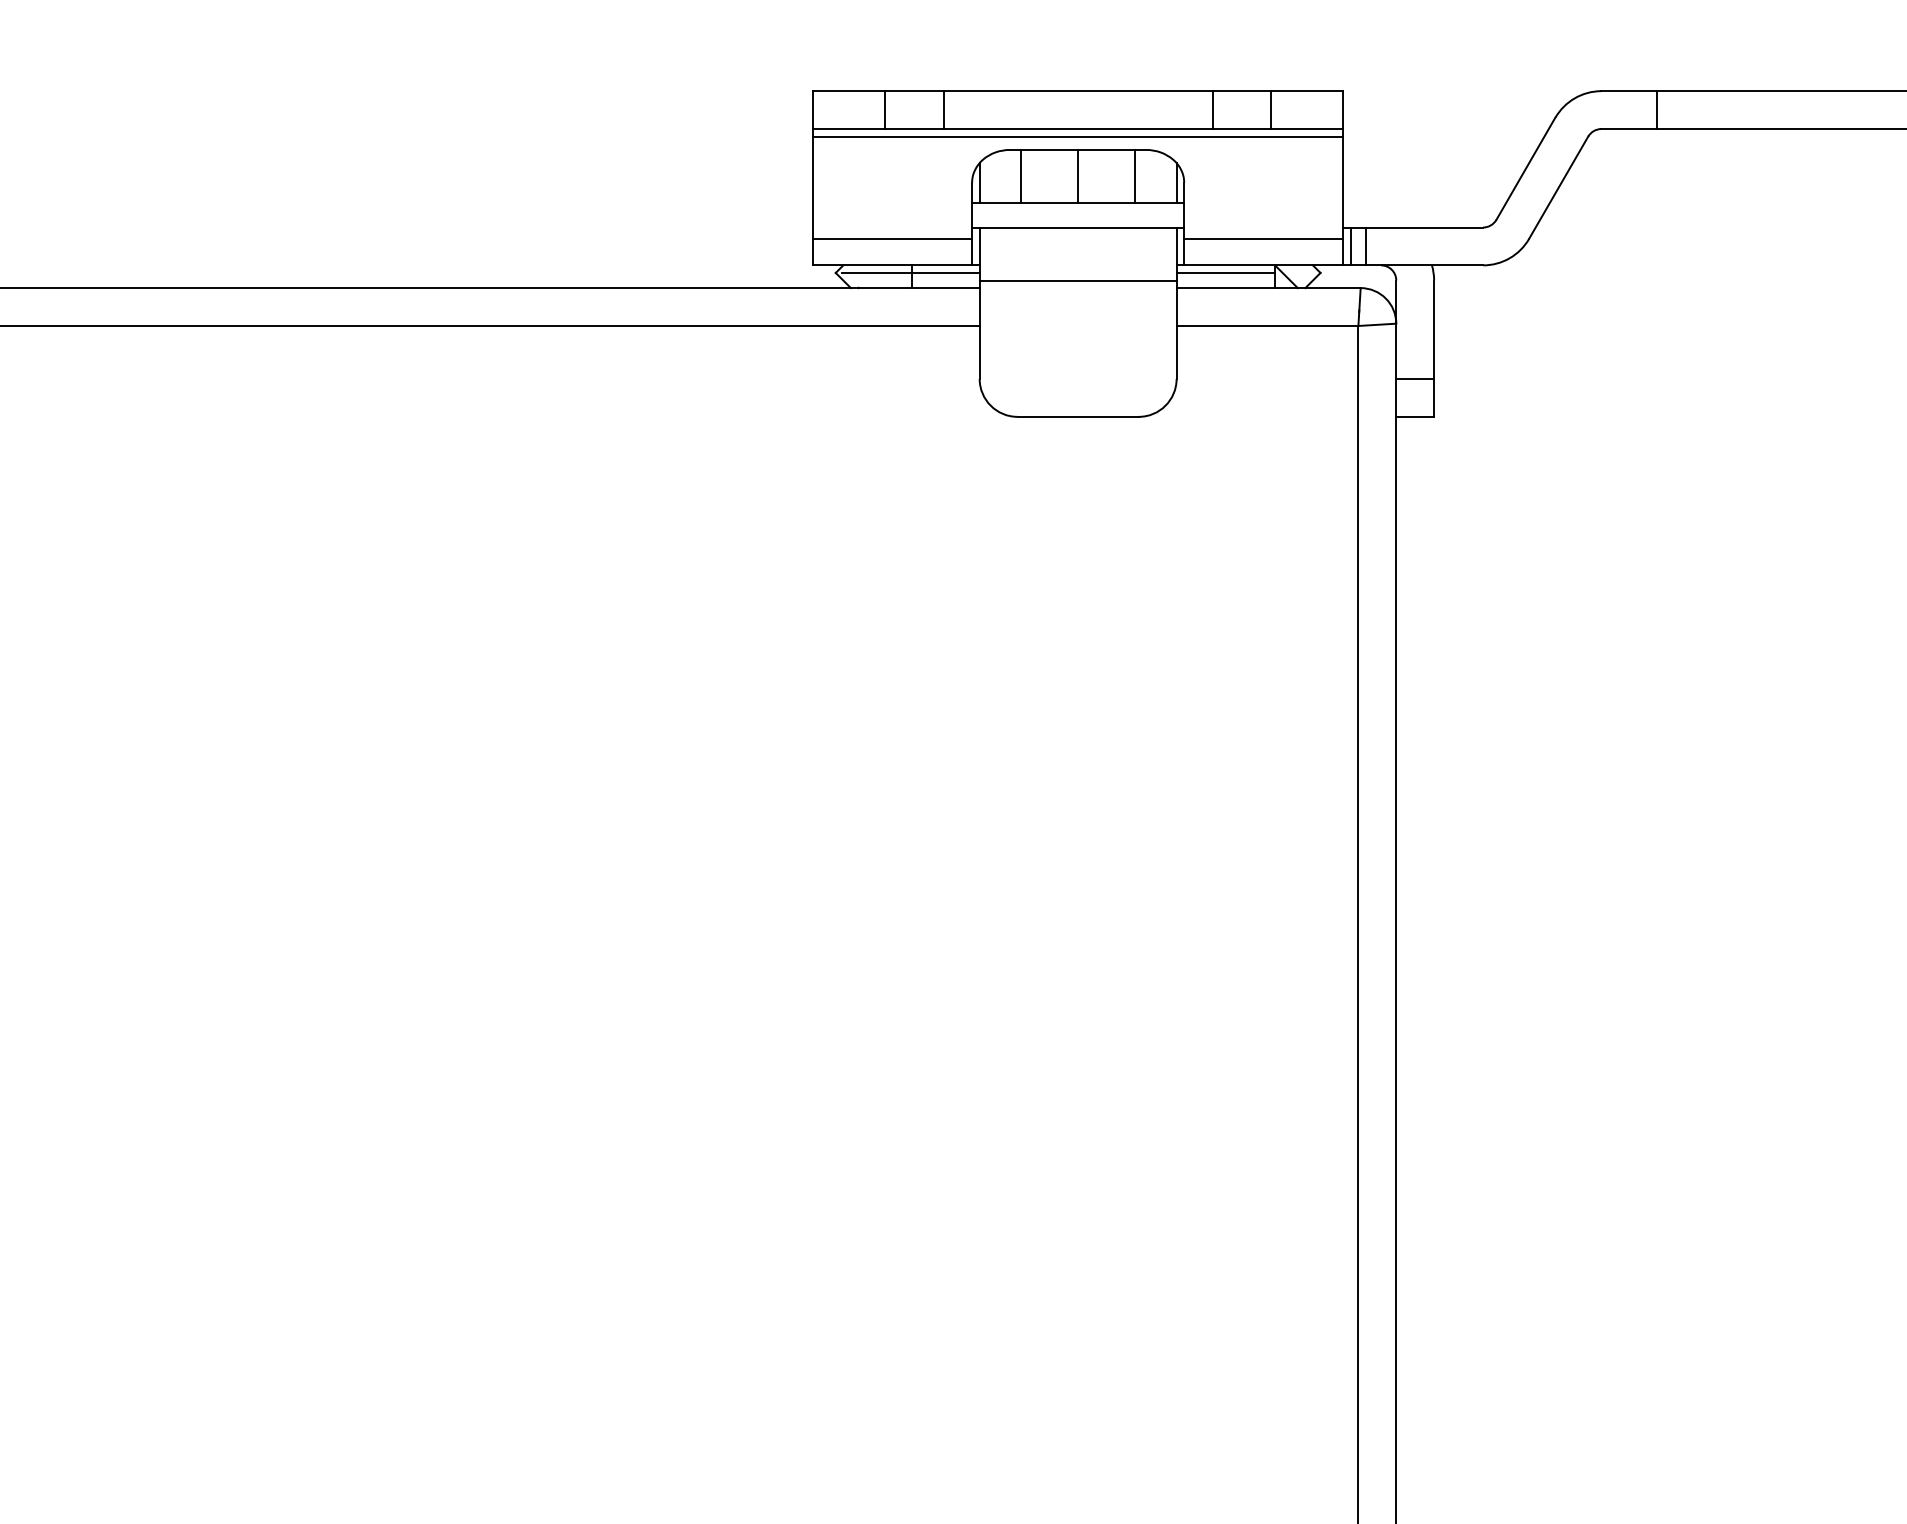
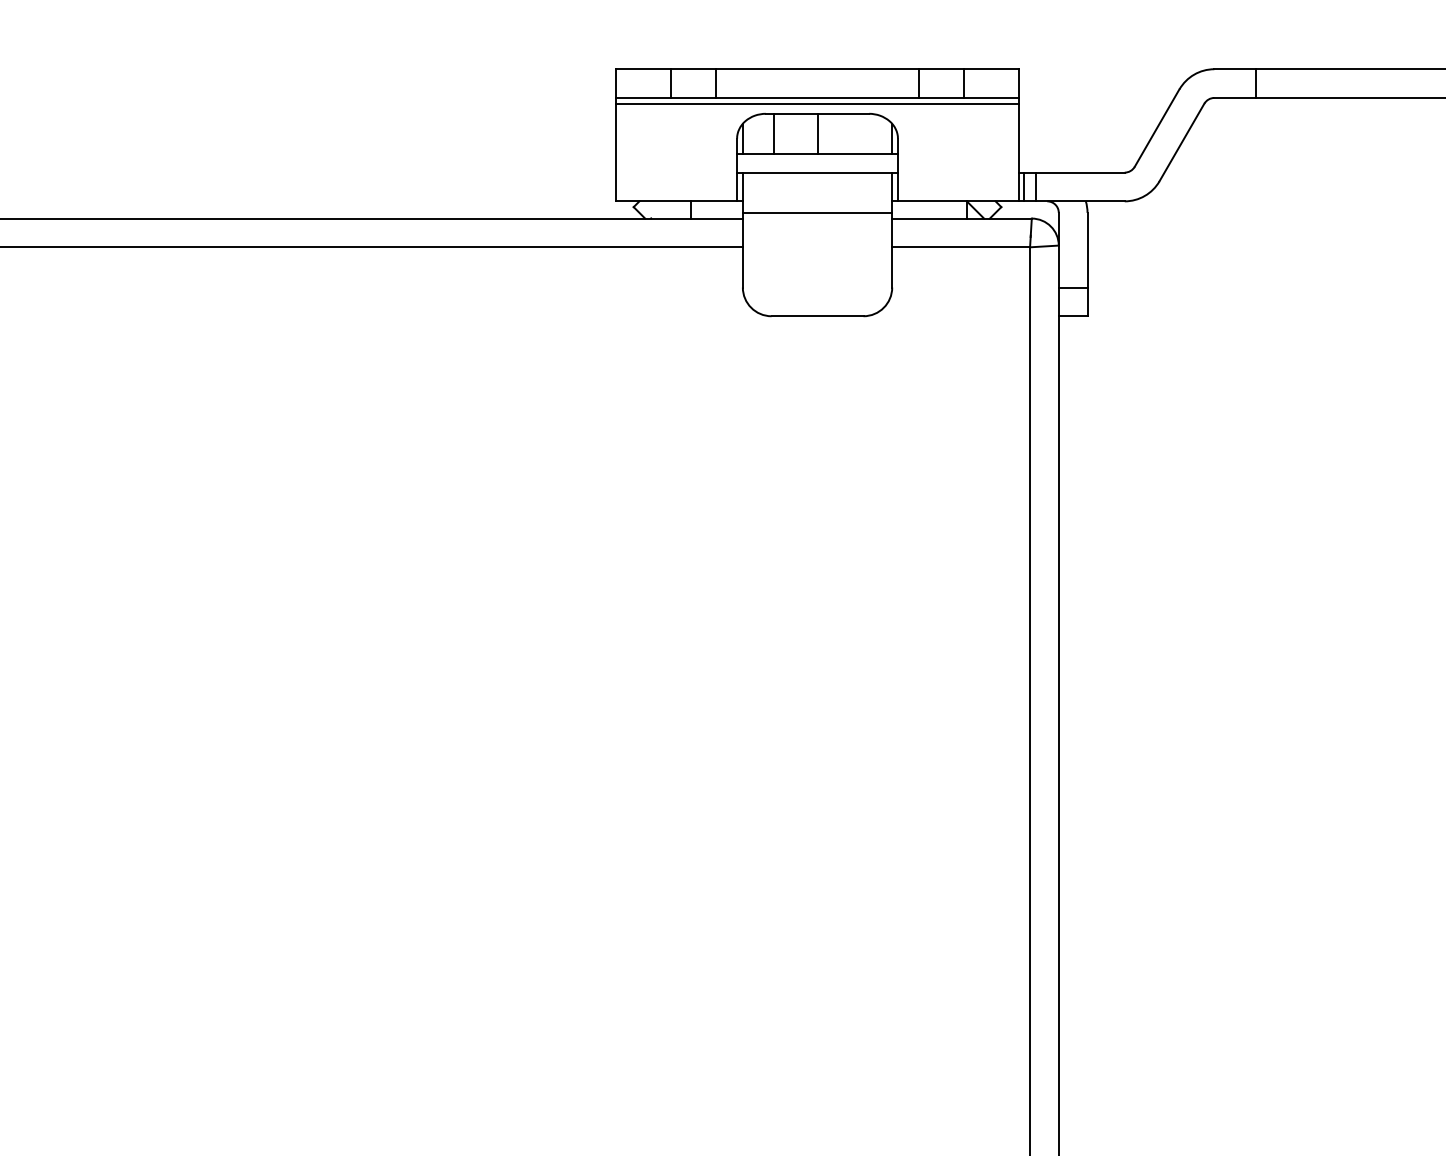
line: (1134, 176) -> (860, 133), removed
line: (892, 238) -> (676, 180), removed
line: (1263, 238) -> (958, 180), removed
line: (910, 272) -> (690, 206), removed
line: (1225, 272) -> (929, 206), removed

